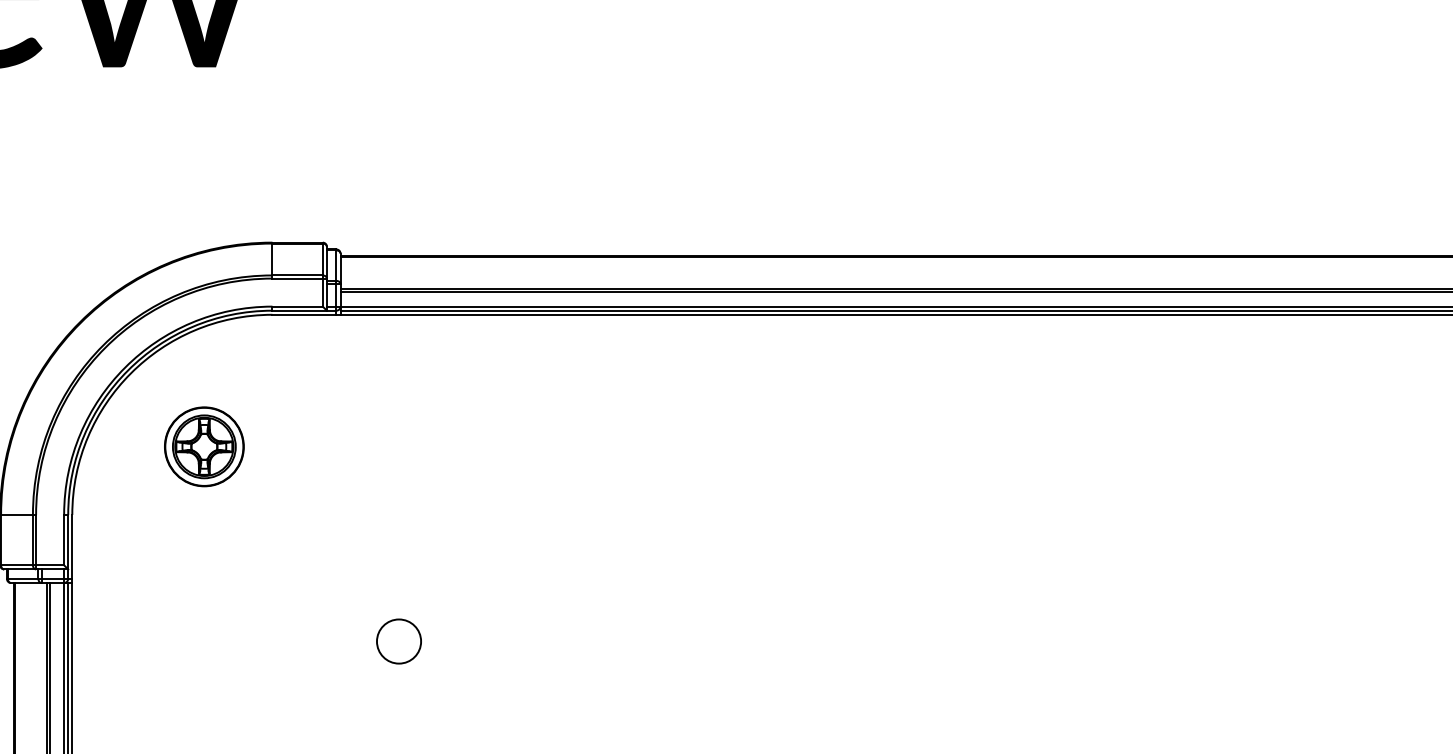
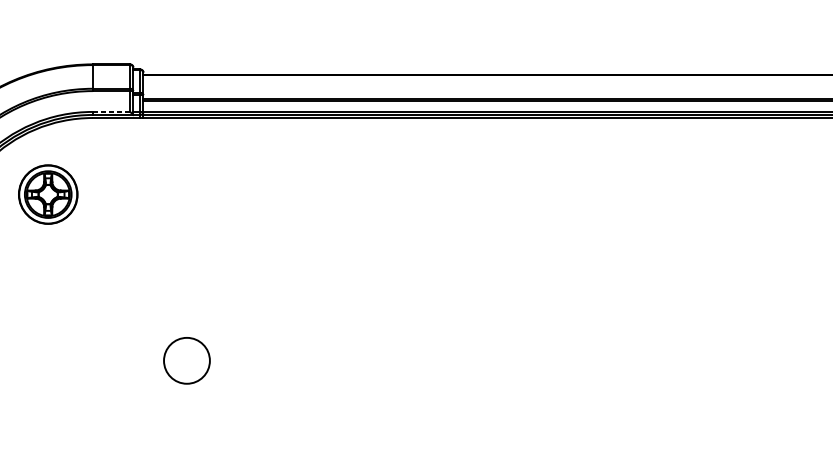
line: (297, 306) -> (111, 111), solid -> dashed
part: (204, 446) -> (48, 194), moved
circle: (398, 641) -> (186, 360), size x1.4

